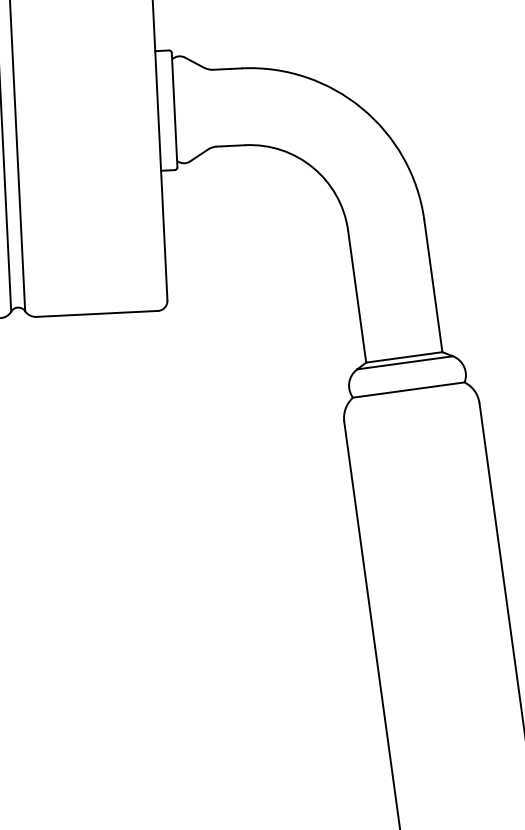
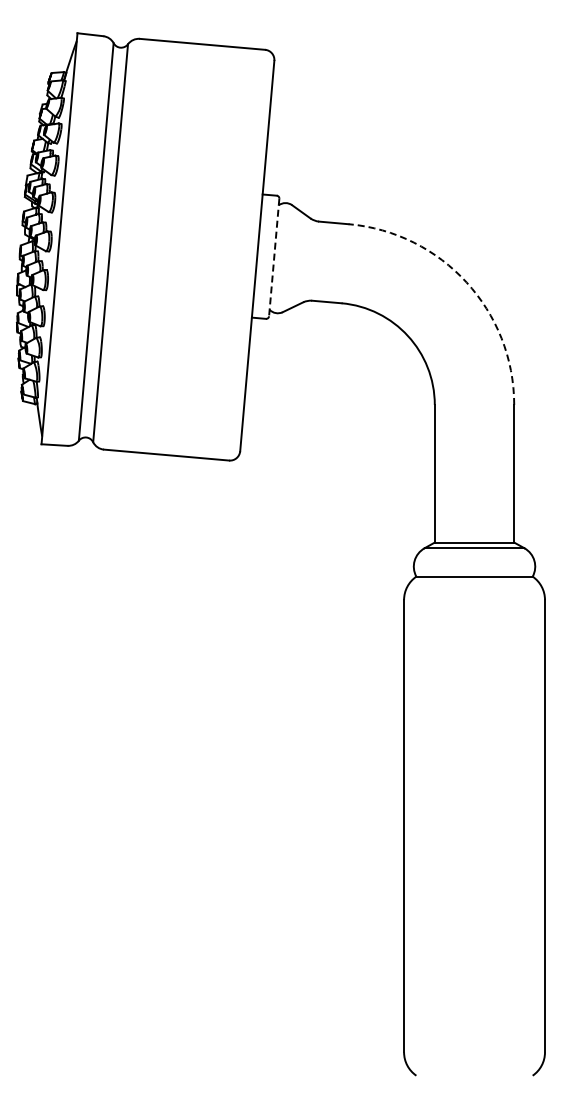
arc: (362, 108) -> (466, 282), solid -> dashed
line: (174, 110) -> (274, 257), solid -> dashed

